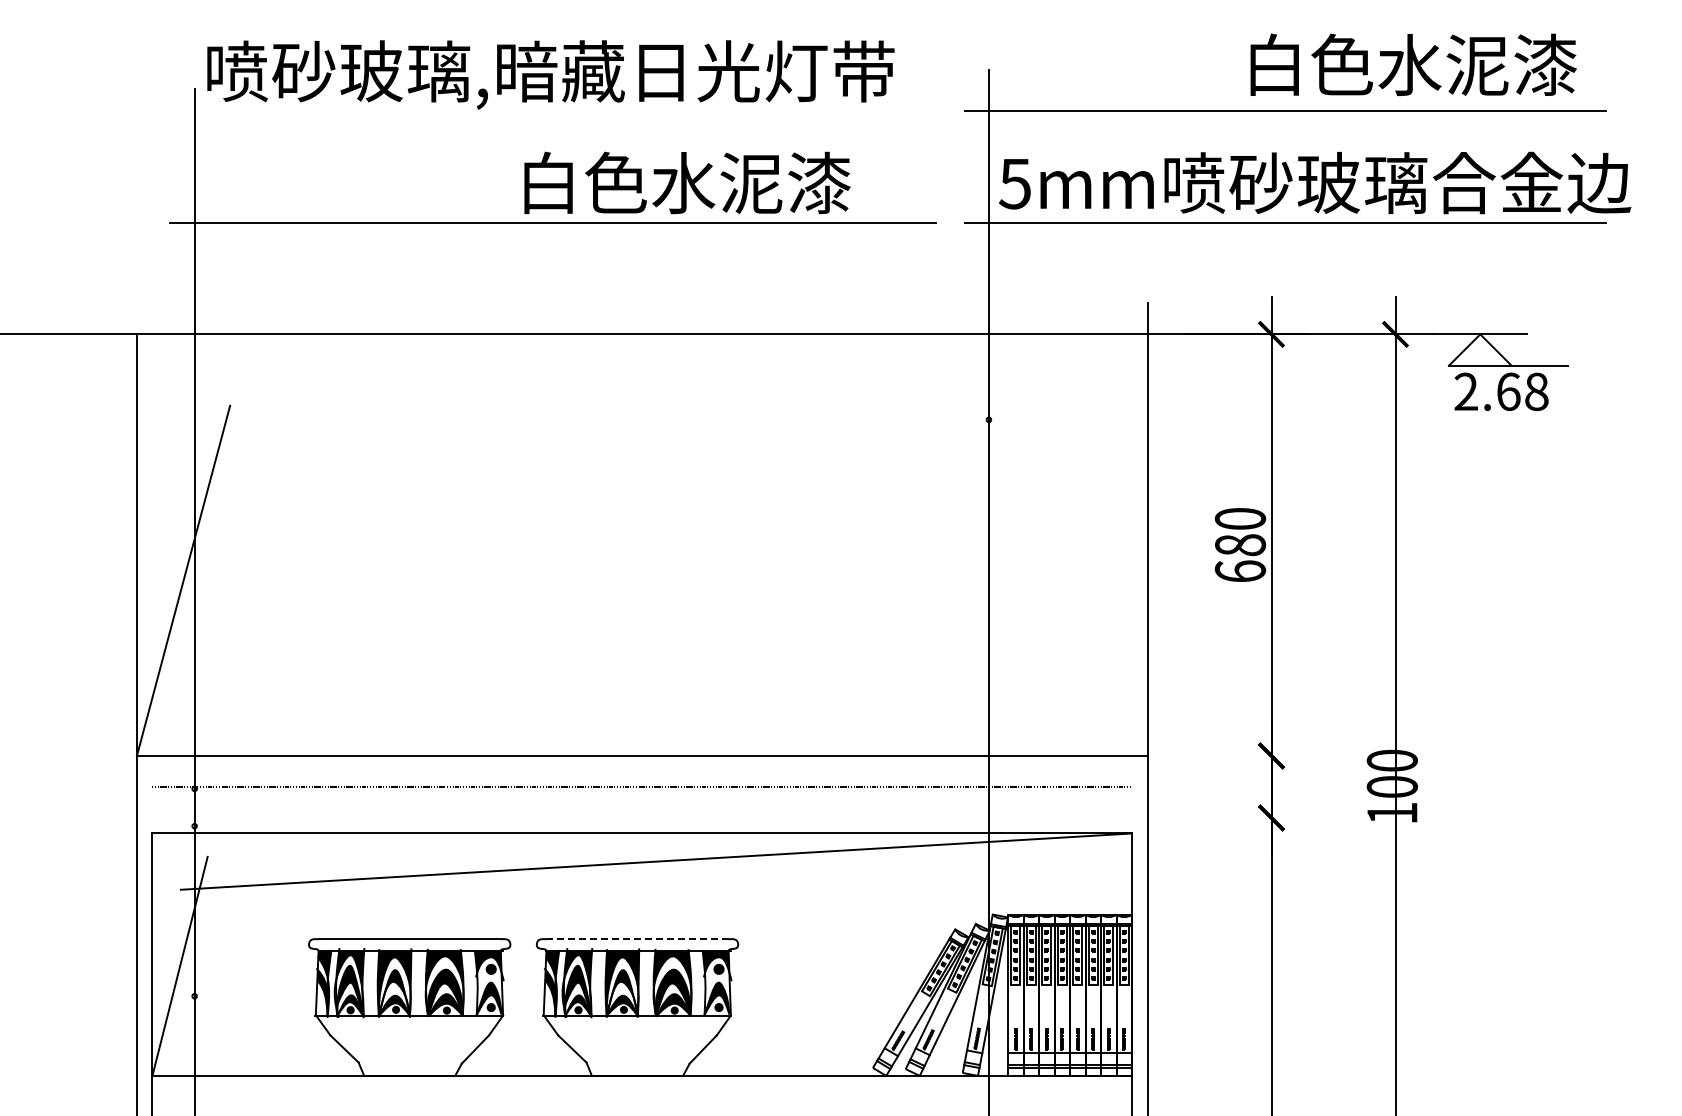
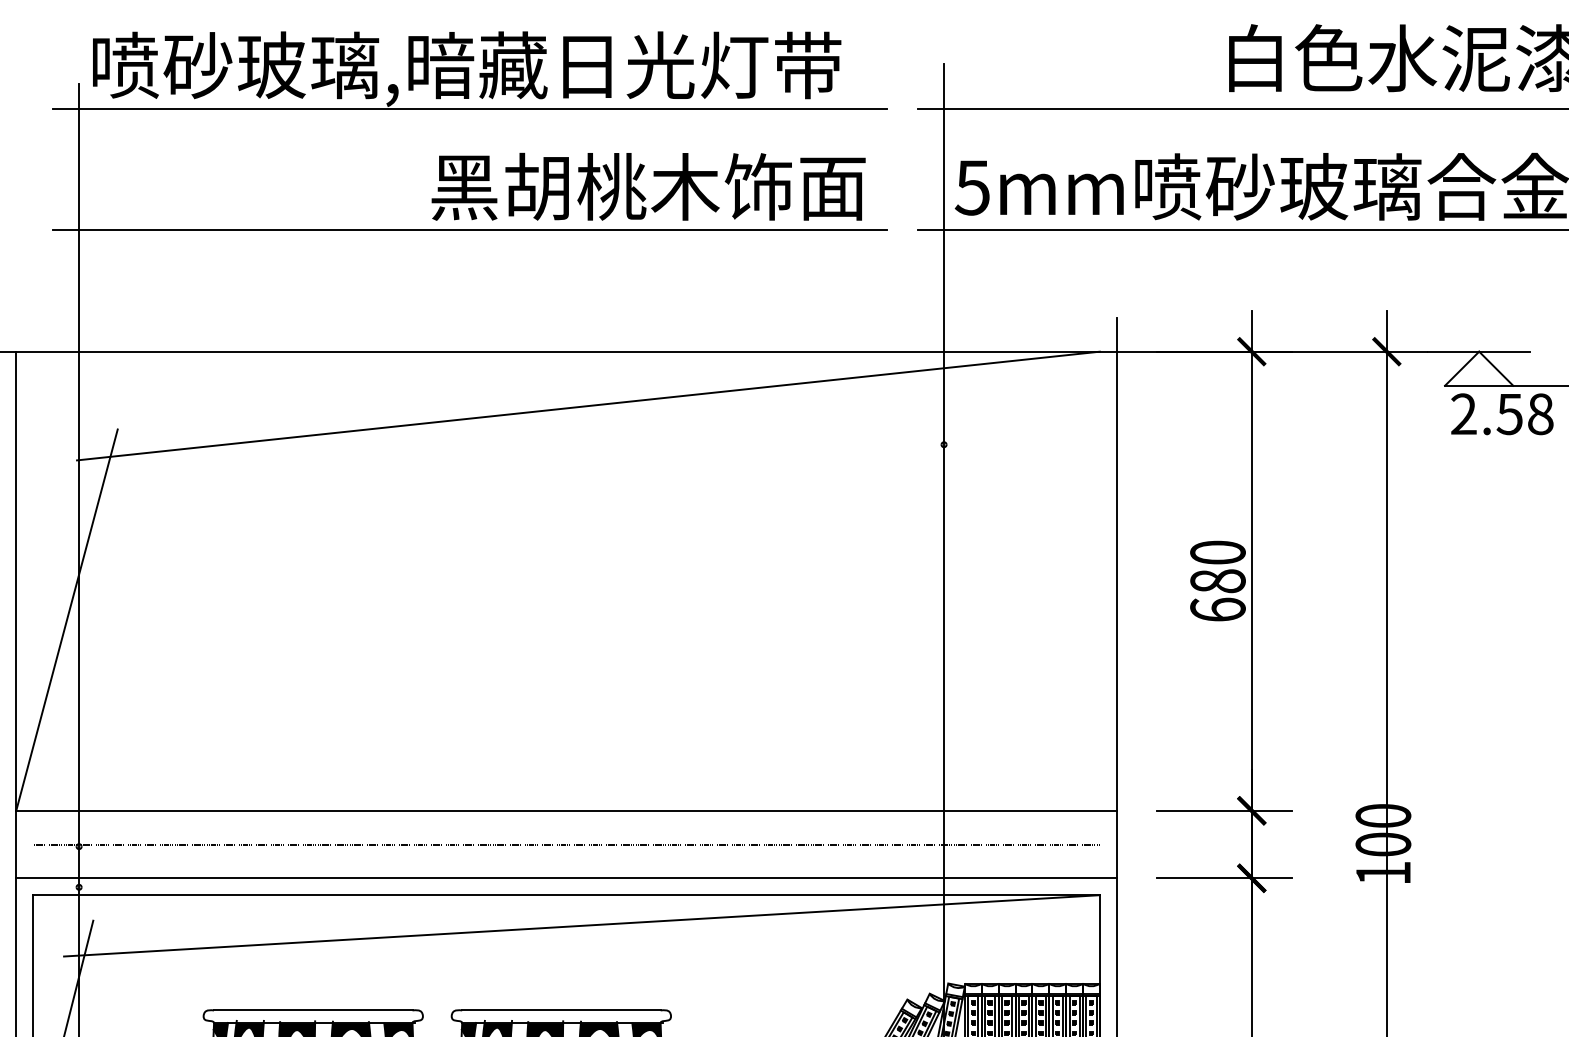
line: (553, 111) -> (469, 108), added
text: (717, 182) -> (648, 186), 白色水泥漆 -> 黑胡桃木饰面
line: (662, 384) -> (588, 406), added
text: (1508, 391) -> (1509, 413), 2.68 -> 2.58
line: (1246, 755) -> (1224, 810), added
line: (641, 817) -> (565, 877), added
line: (1246, 817) -> (1224, 877), added
line: (637, 939) -> (561, 1010), dashed -> solid

